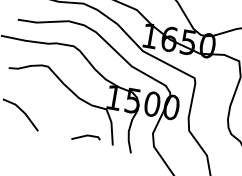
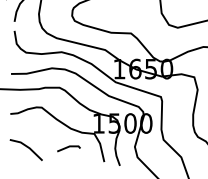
line: (85, 136) -> (68, 147), moved

